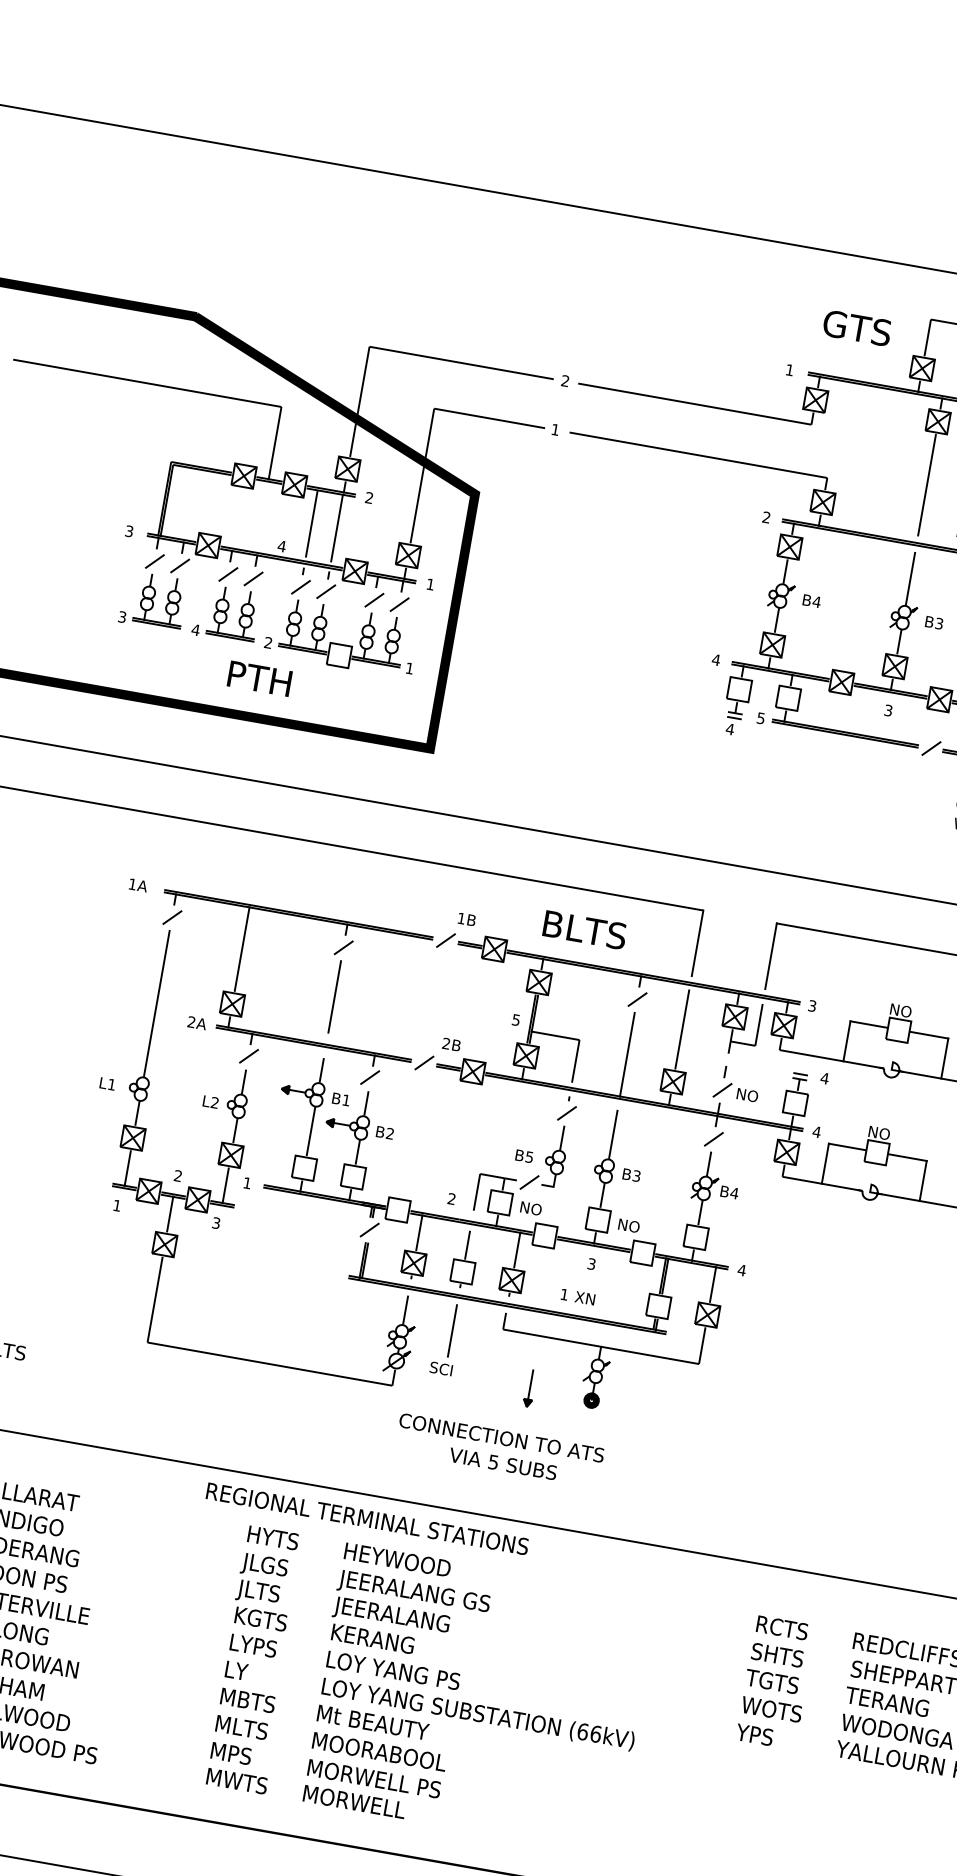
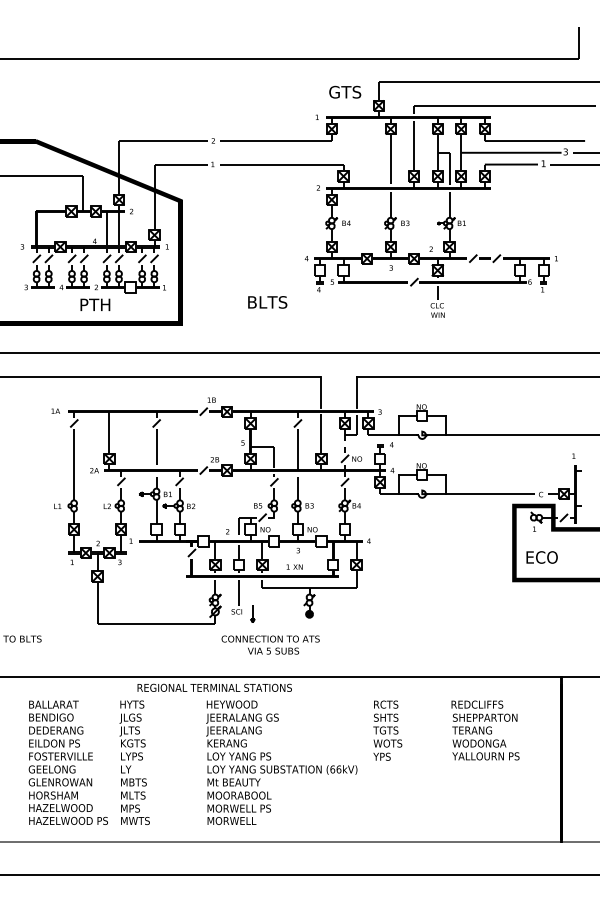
text: (584, 930) -> (267, 302), moved
part: (529, 1387) -> (252, 613), moved
text: (256, 1659) -> (134, 762), moved
text: (775, 1682) -> (387, 730), moved

